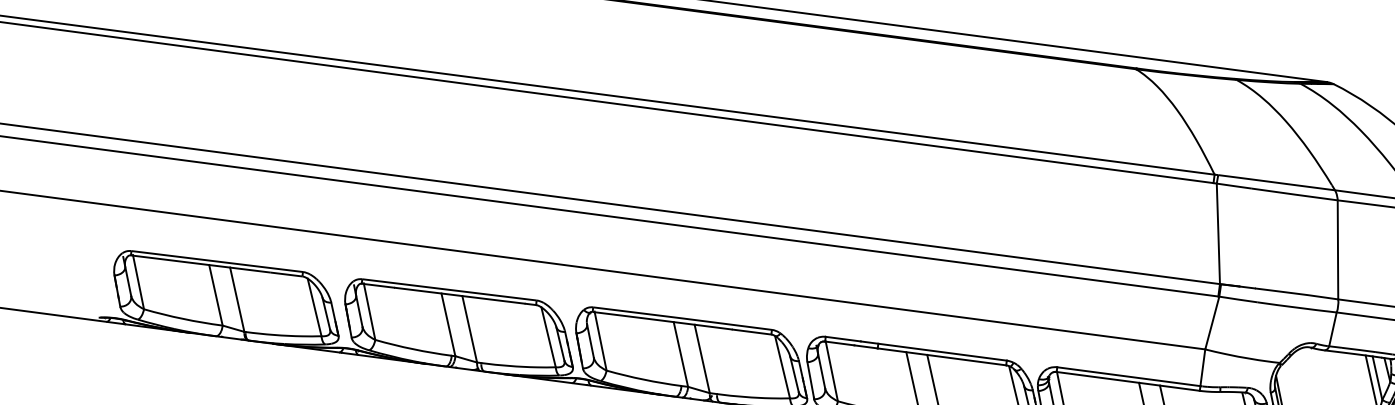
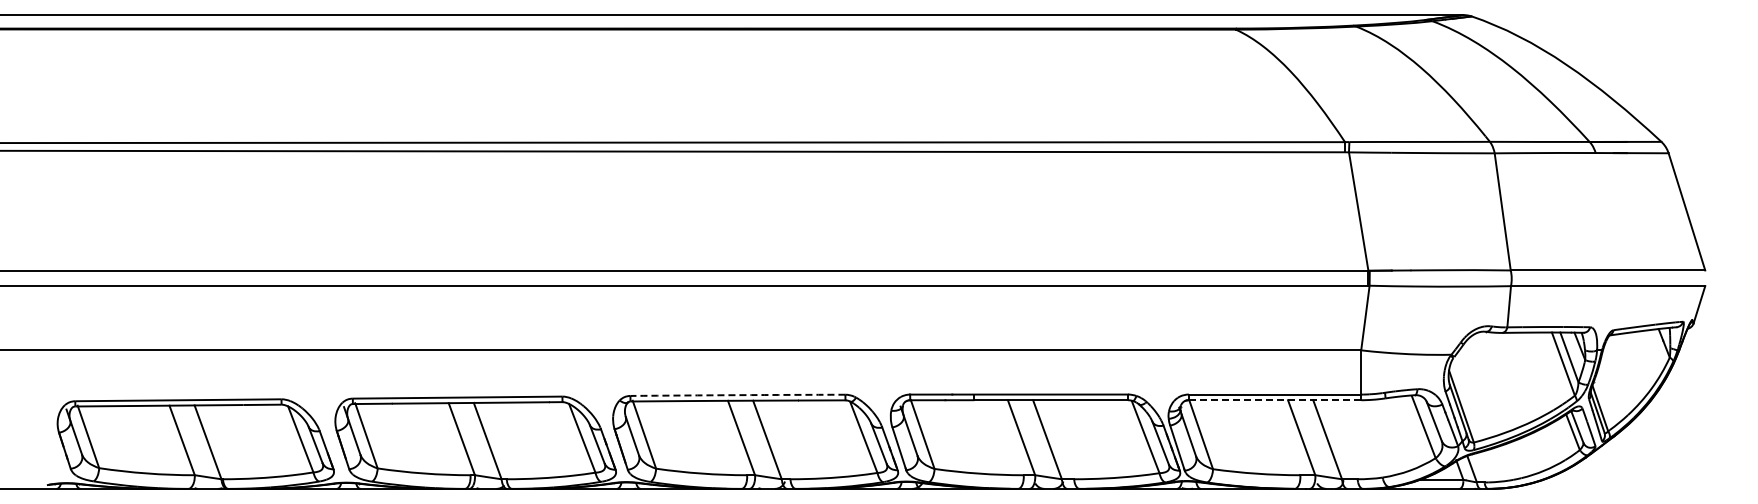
arc: (682, 318) -> (737, 395), solid -> dashed
line: (1128, 381) -> (1275, 400), solid -> dashed

